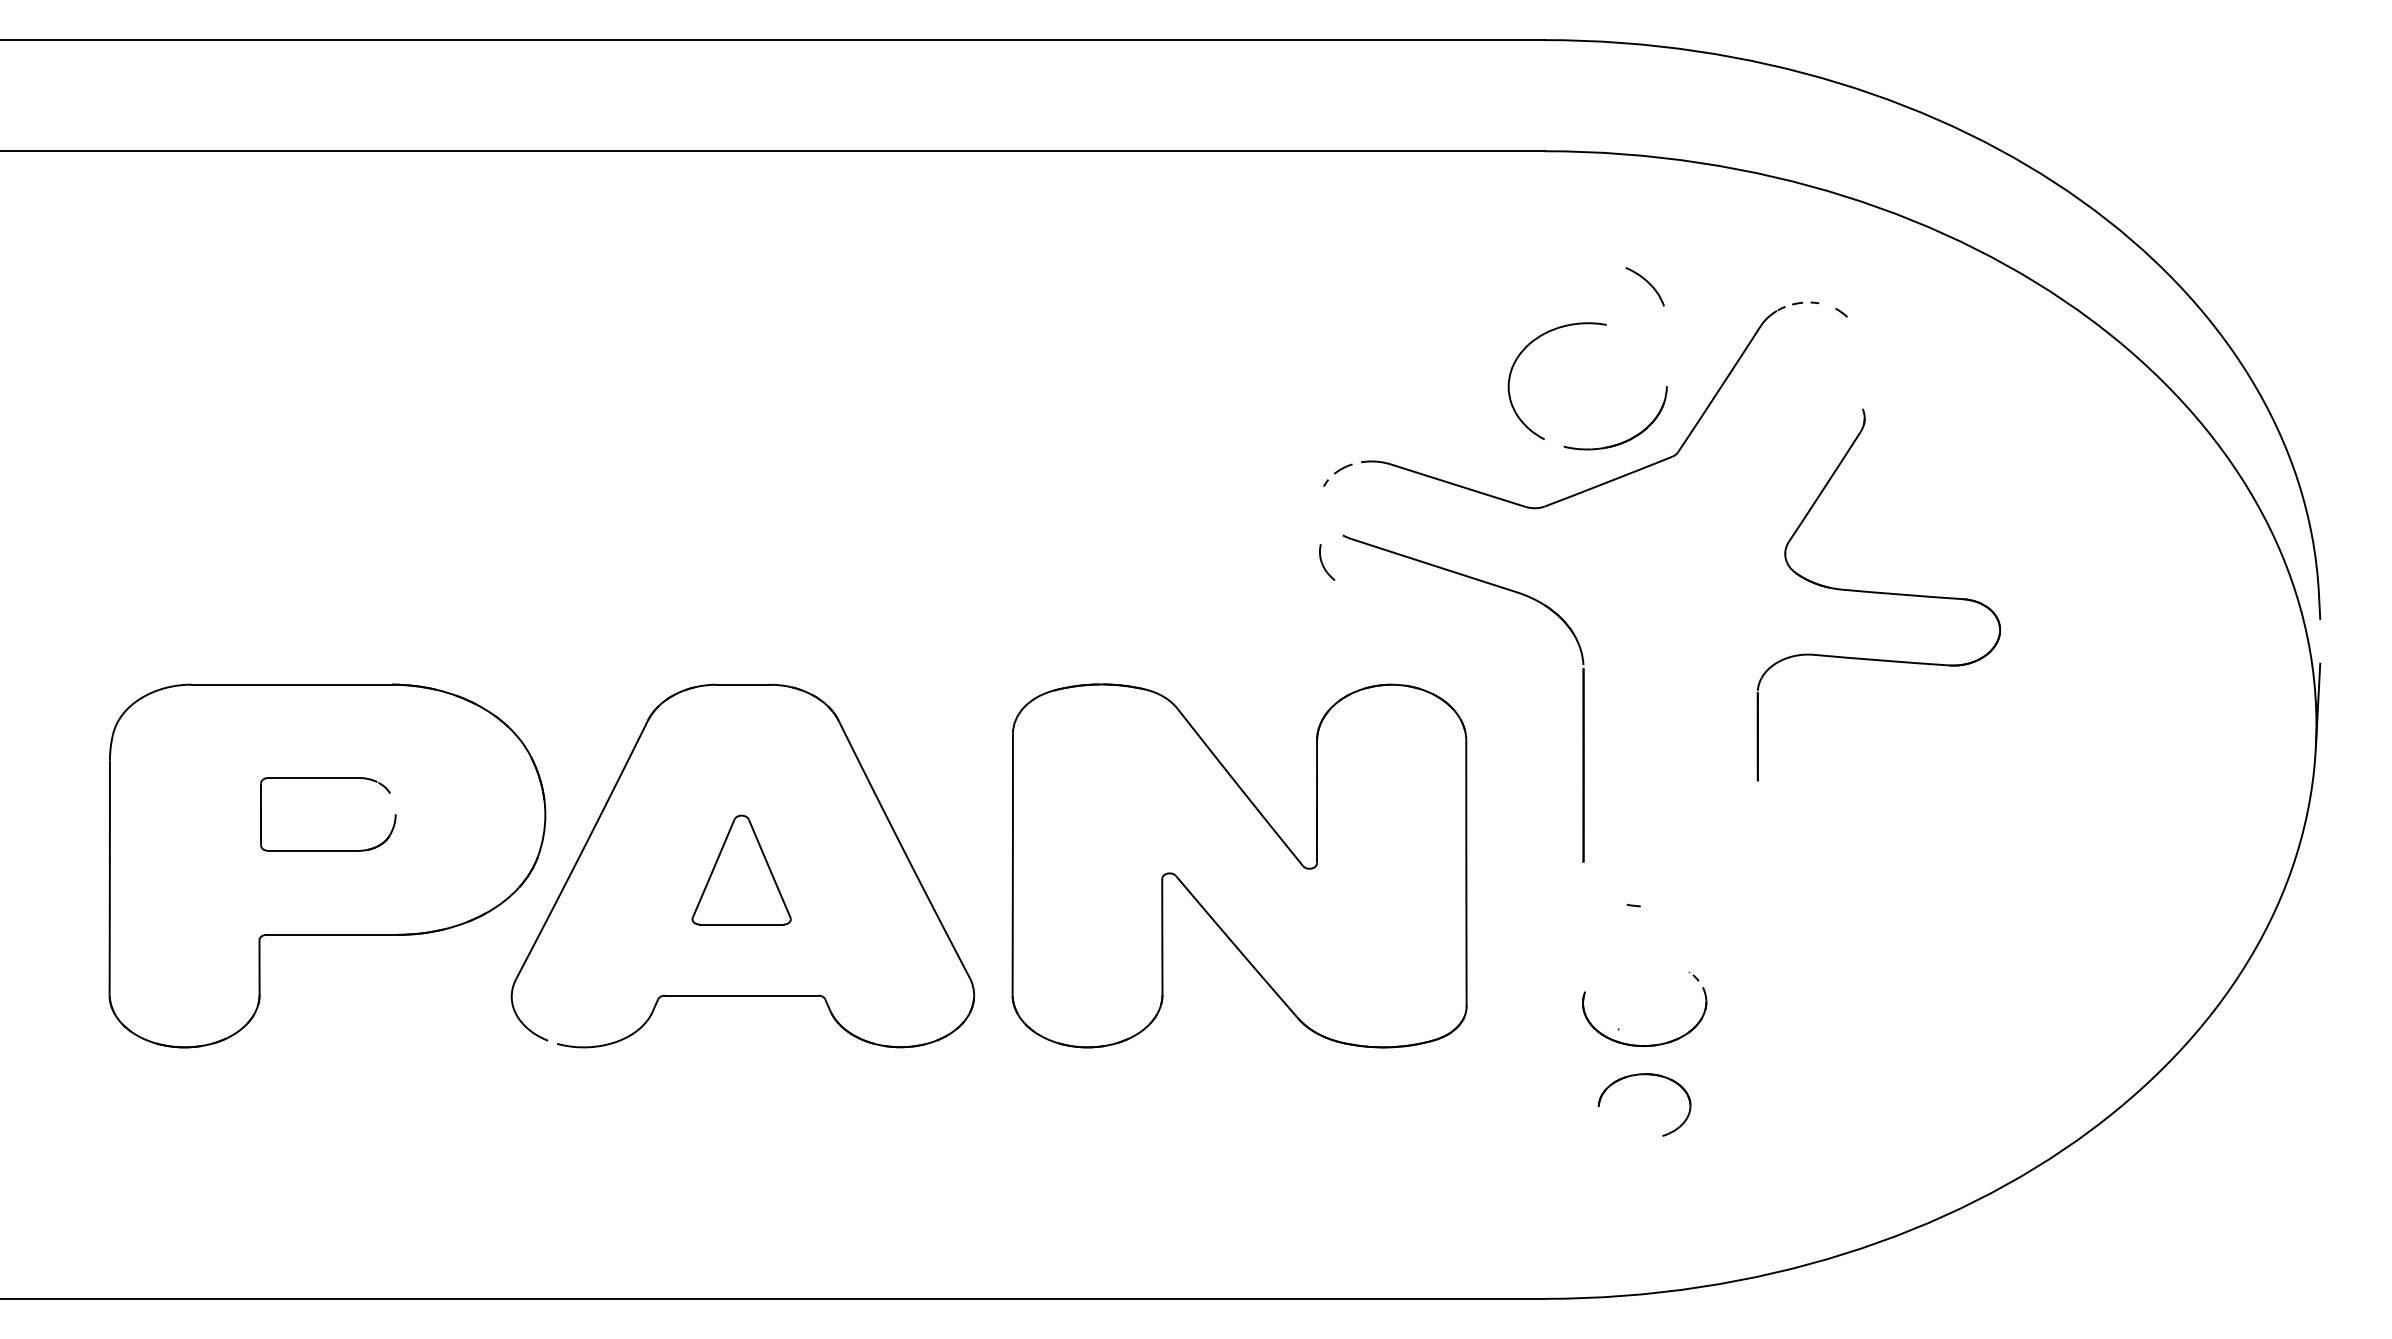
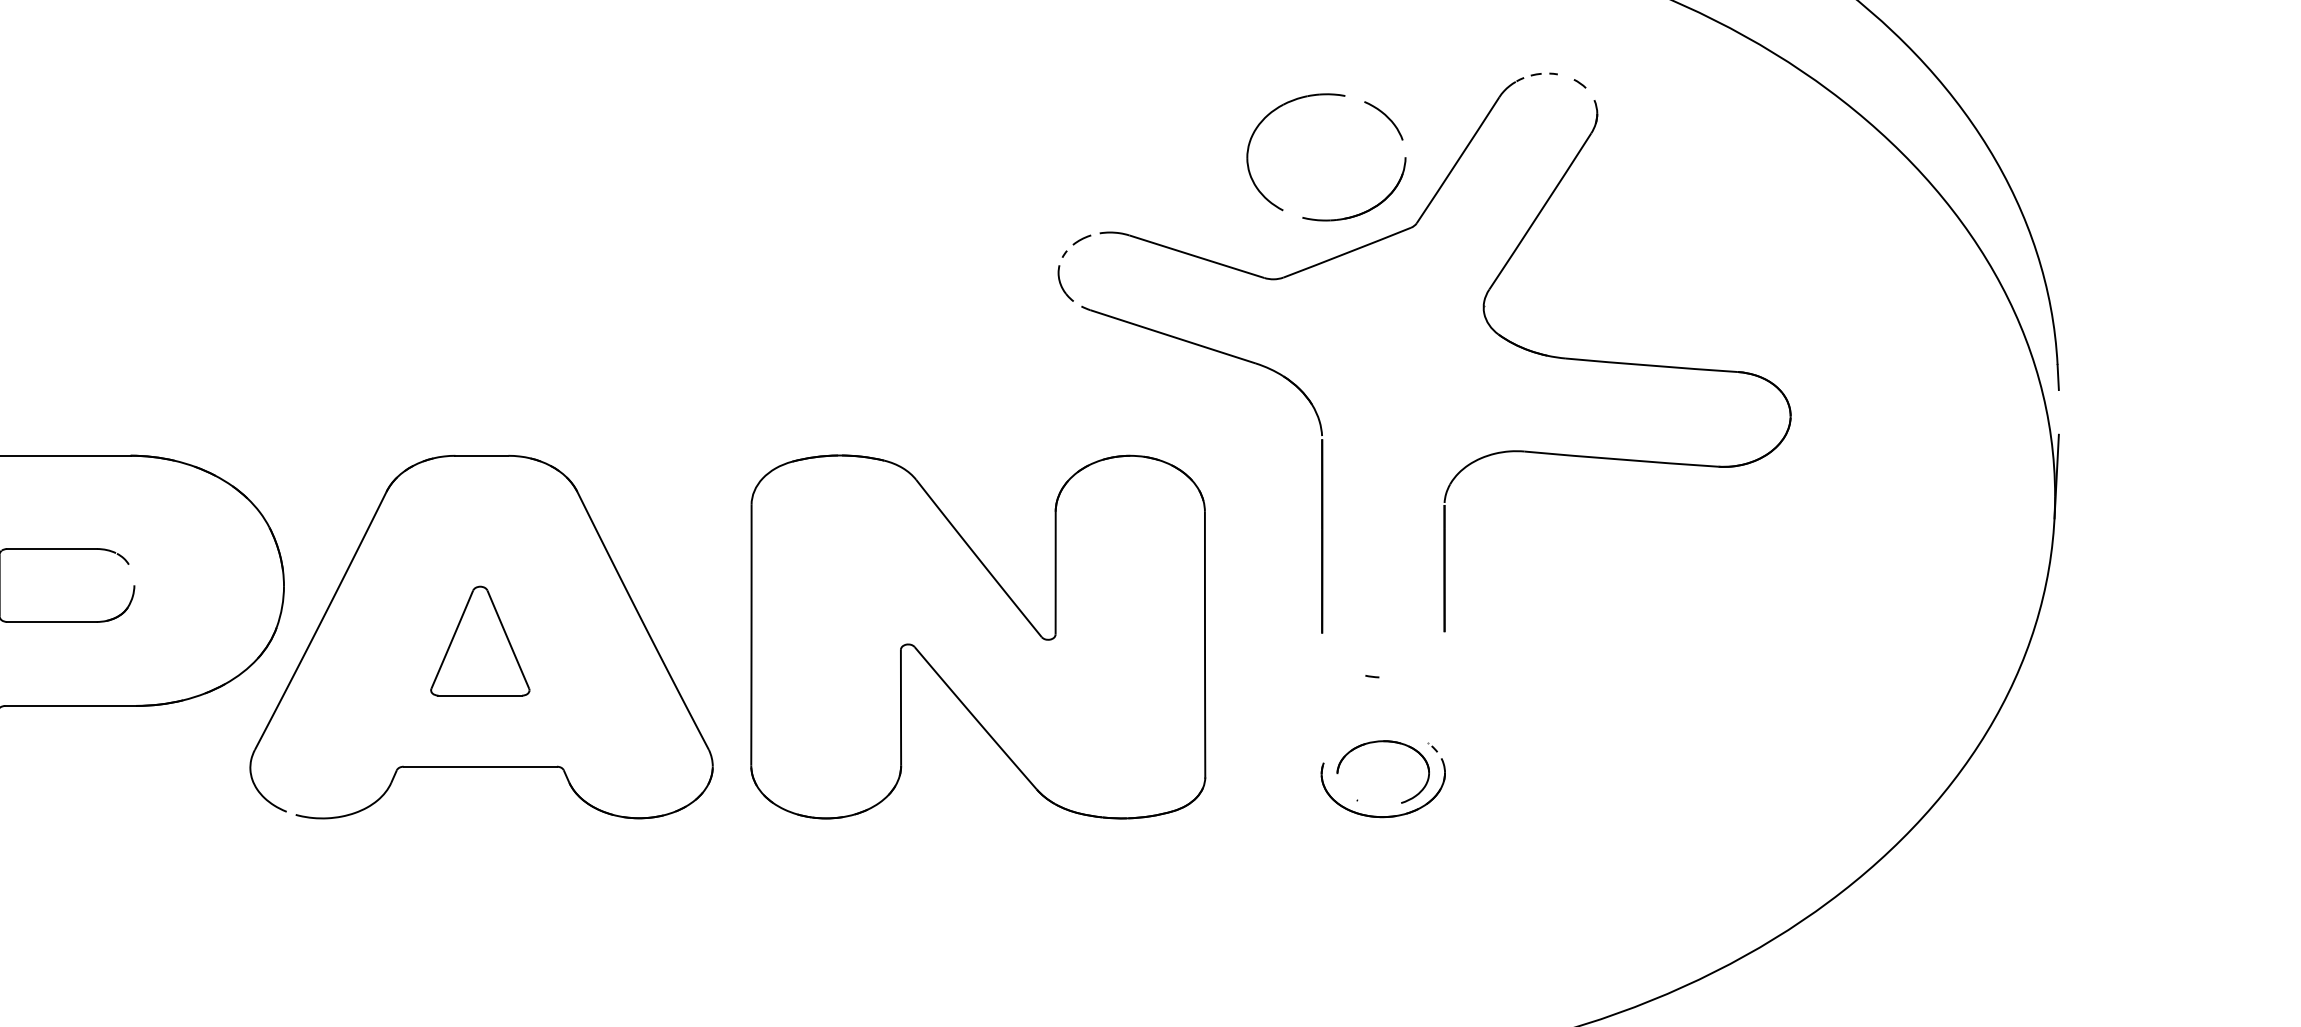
curve: (1647, 283) -> (1386, 117), moved
part: (1327, 562) -> (1066, 283), moved
part: (1878, 594) -> (1617, 365), size x1.43
part: (1644, 1075) -> (1383, 742), moved

